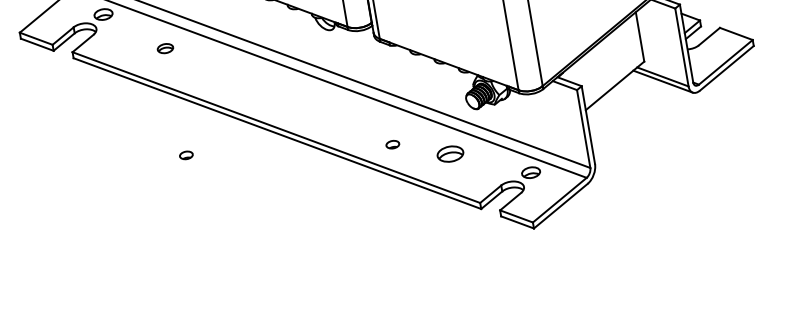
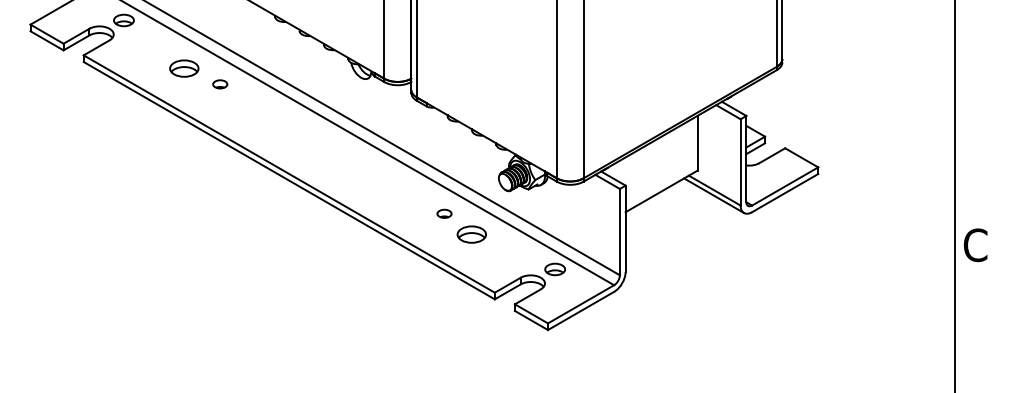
part: (165, 48) -> (184, 68), size x1.67
part: (392, 144) -> (444, 213), moved
part: (186, 155) -> (220, 84), moved

